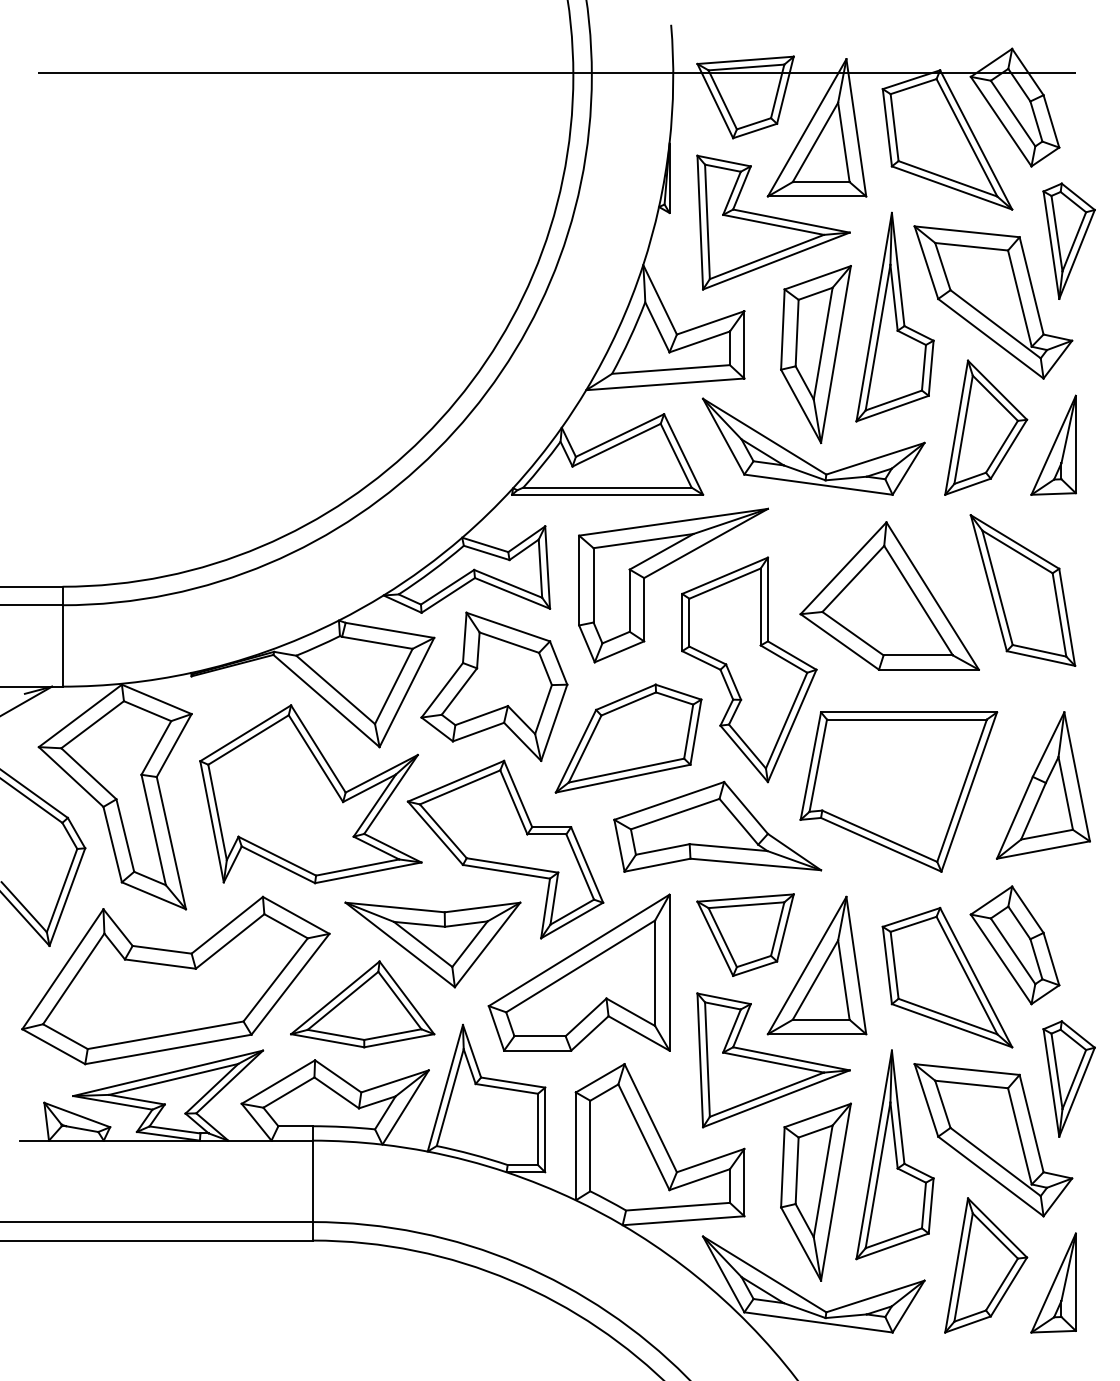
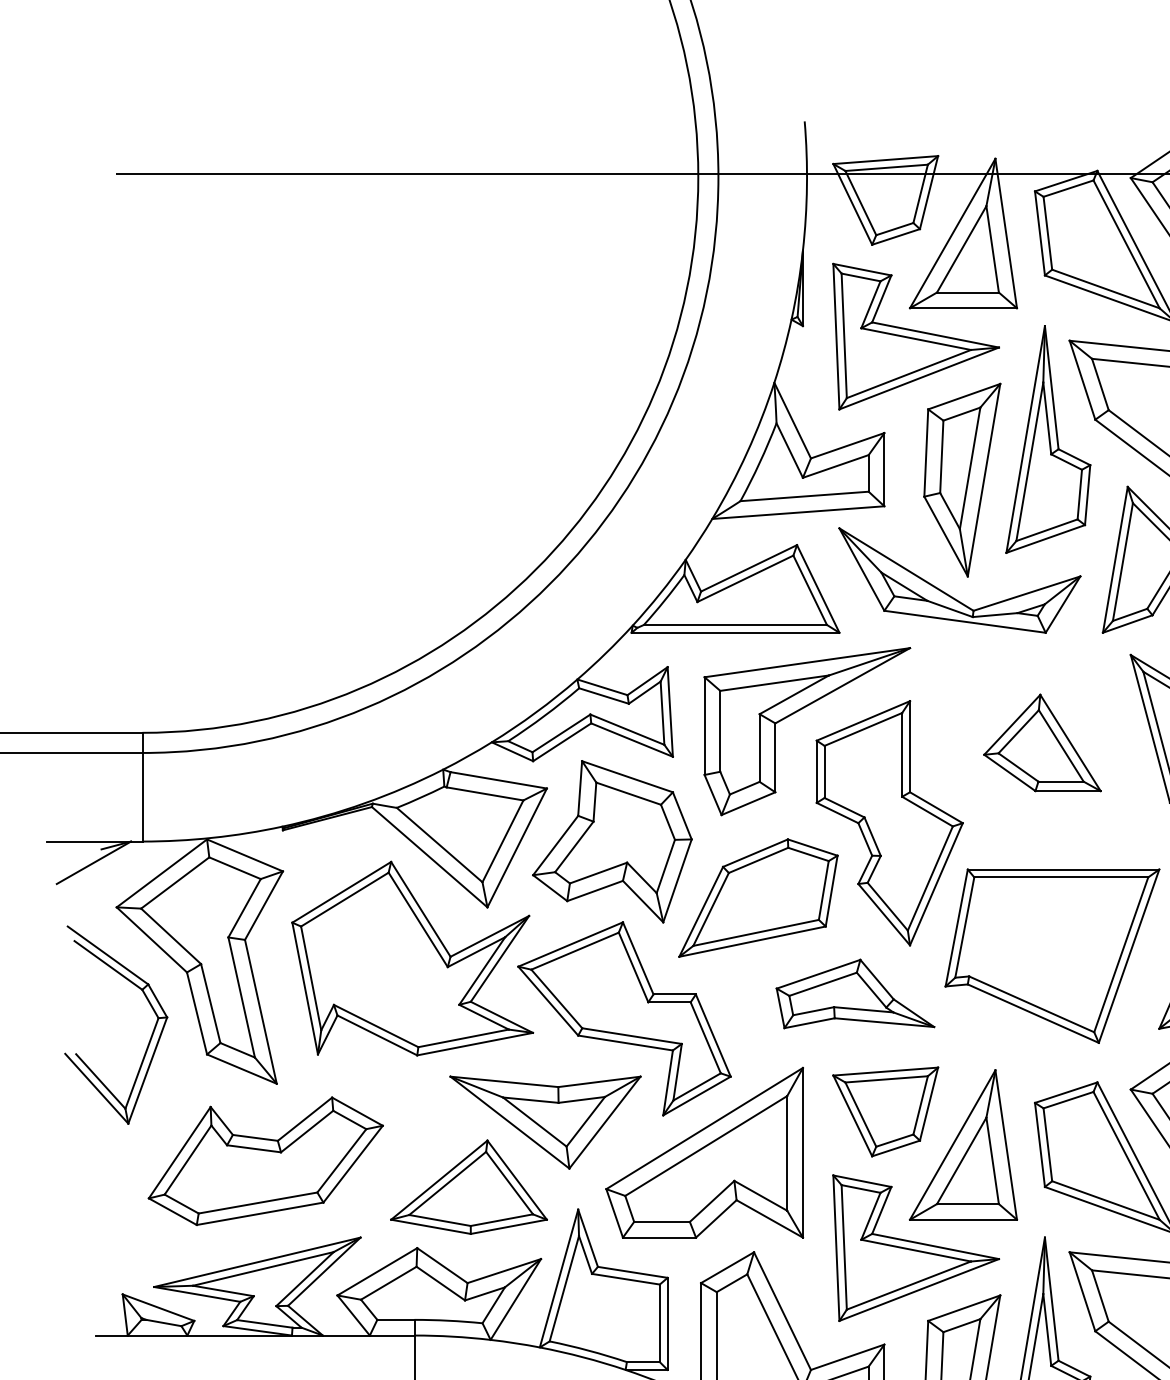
part: (889, 595) -> (1042, 742), size x0.6
part: (717, 826) -> (855, 993), size x0.7
part: (175, 980) -> (265, 1161), size x0.7

